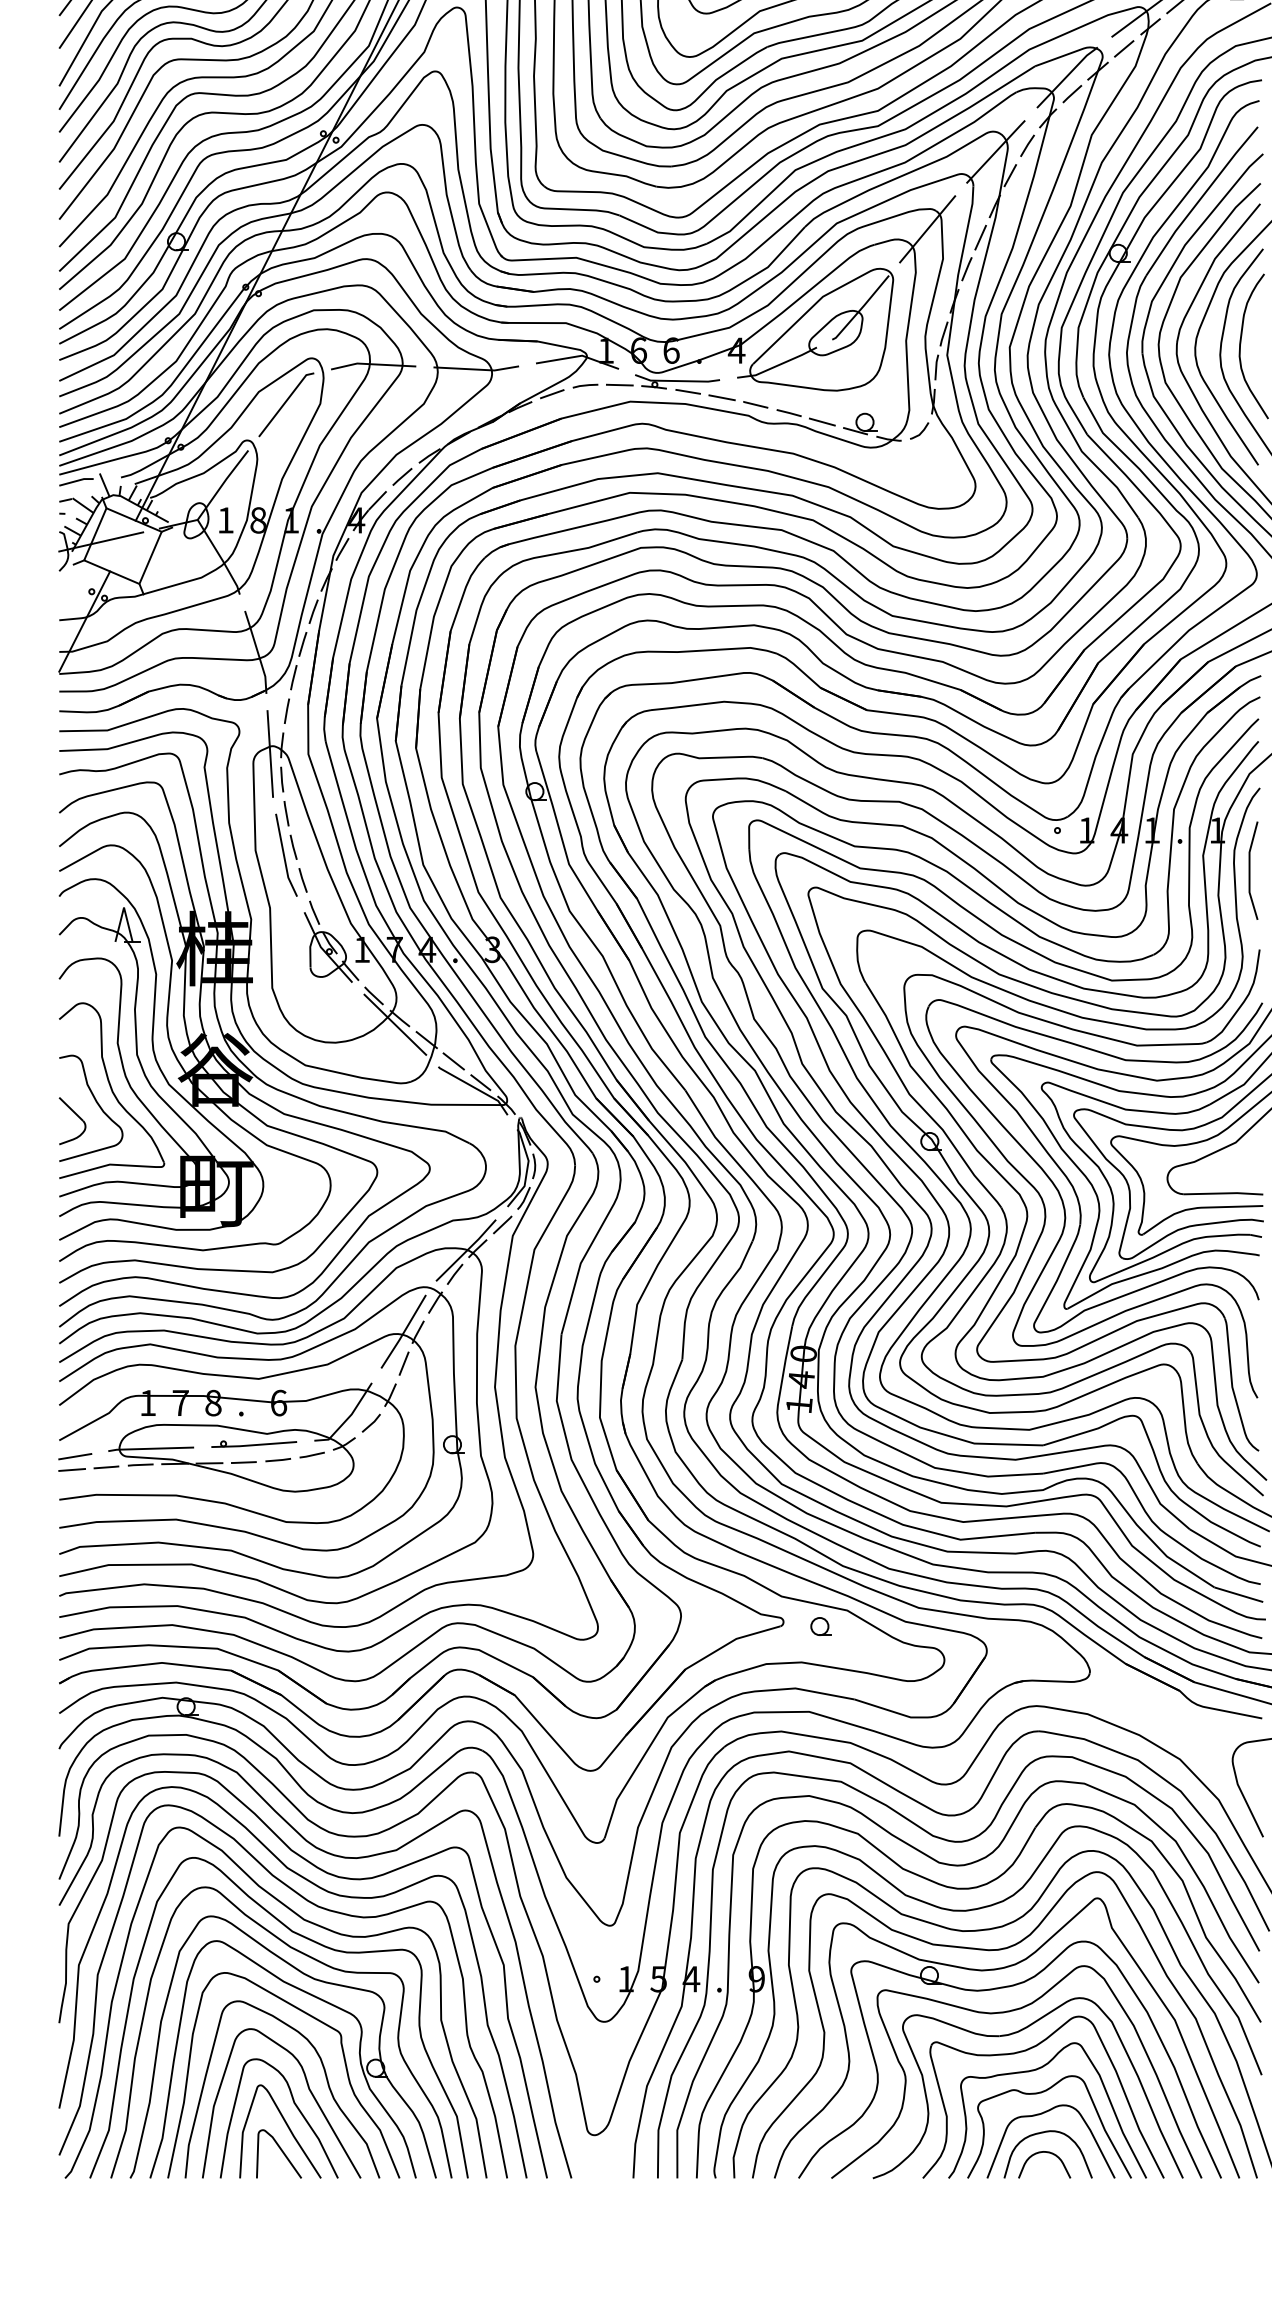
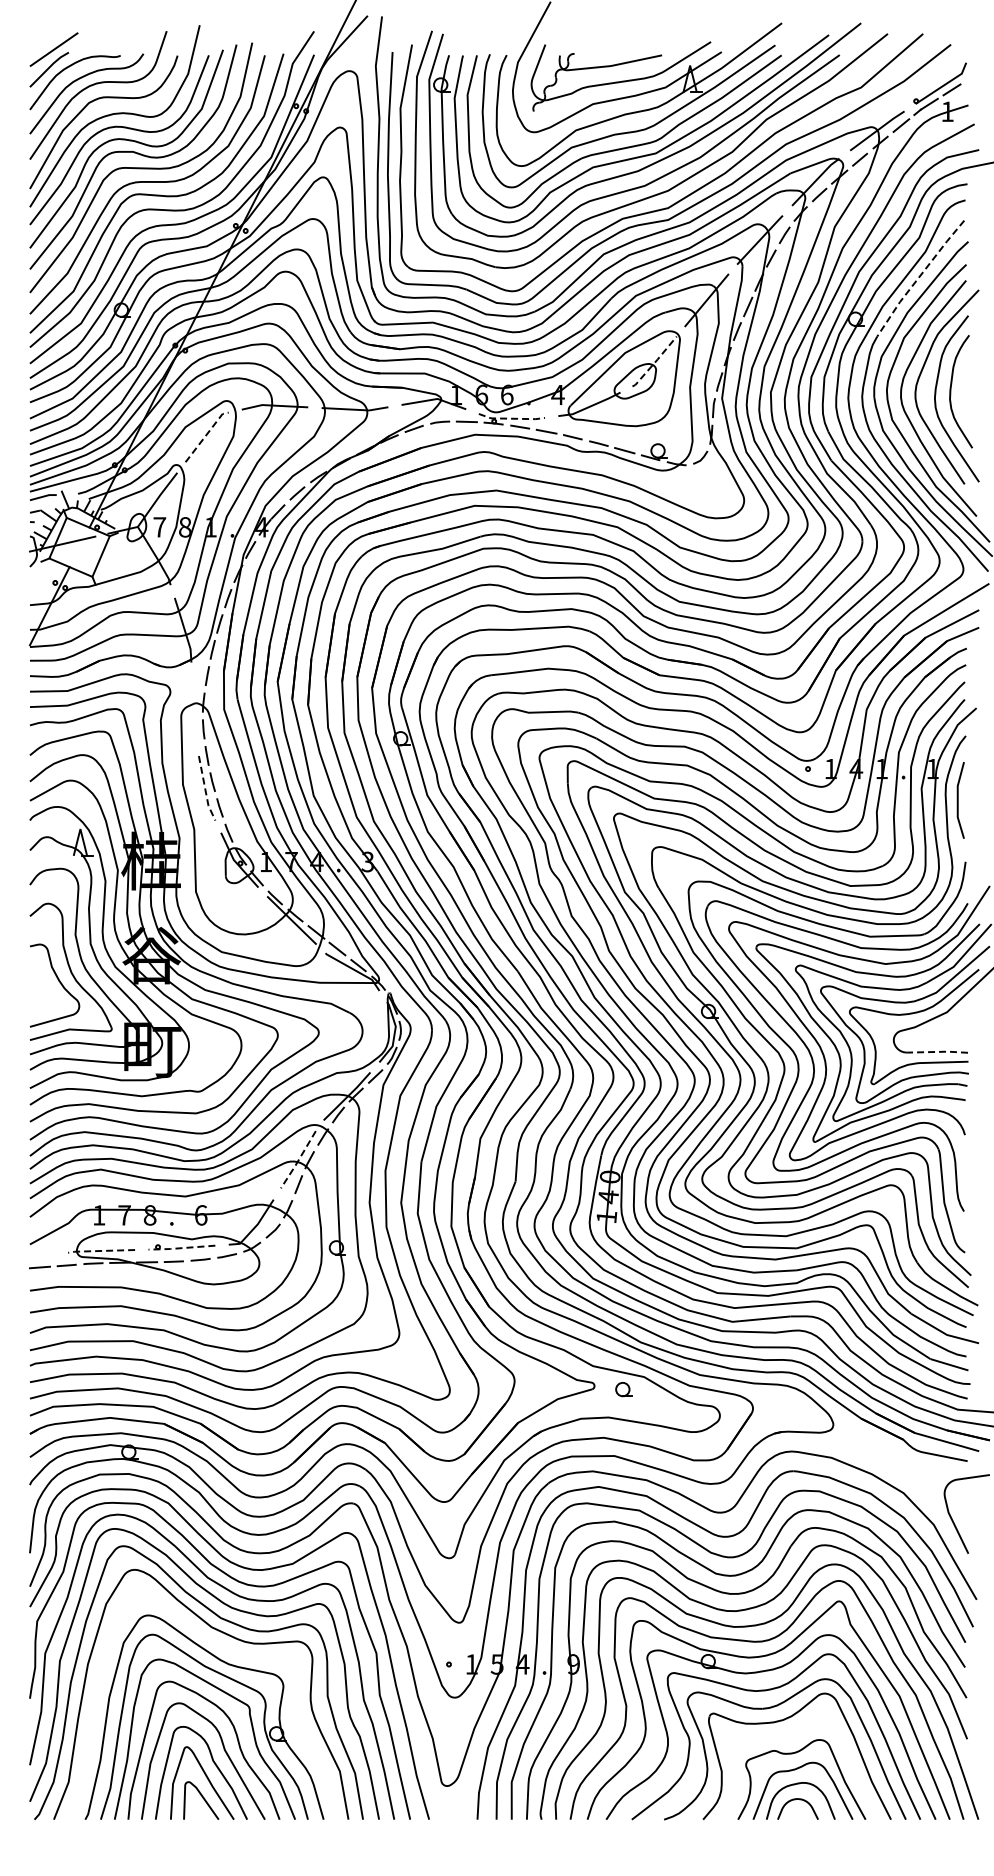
line: (1199, 199) -> (918, 277), solid -> dashed
line: (861, 308) -> (655, 362), solid -> dashed
line: (677, 380) -> (511, 418), solid -> dashed
line: (285, 401) -> (206, 434), solid -> dashed
text: (225, 520) -> (159, 527), 1 -> 7
line: (270, 752) -> (194, 708), removed
line: (284, 858) -> (205, 790), solid -> dashed
part: (72, 1121) -> (40, 995), removed
line: (1223, 1192) -> (937, 1051), solid -> dashed
line: (403, 1333) -> (298, 1161), solid -> dashed
line: (252, 1445) -> (180, 1248), solid -> dashed
line: (149, 1449) -> (100, 1251), solid -> dashed
line: (74, 1457) -> (41, 1257), removed
curve: (315, 1961) -> (229, 1650), removed
curve: (1034, 2071) -> (790, 1736), removed

